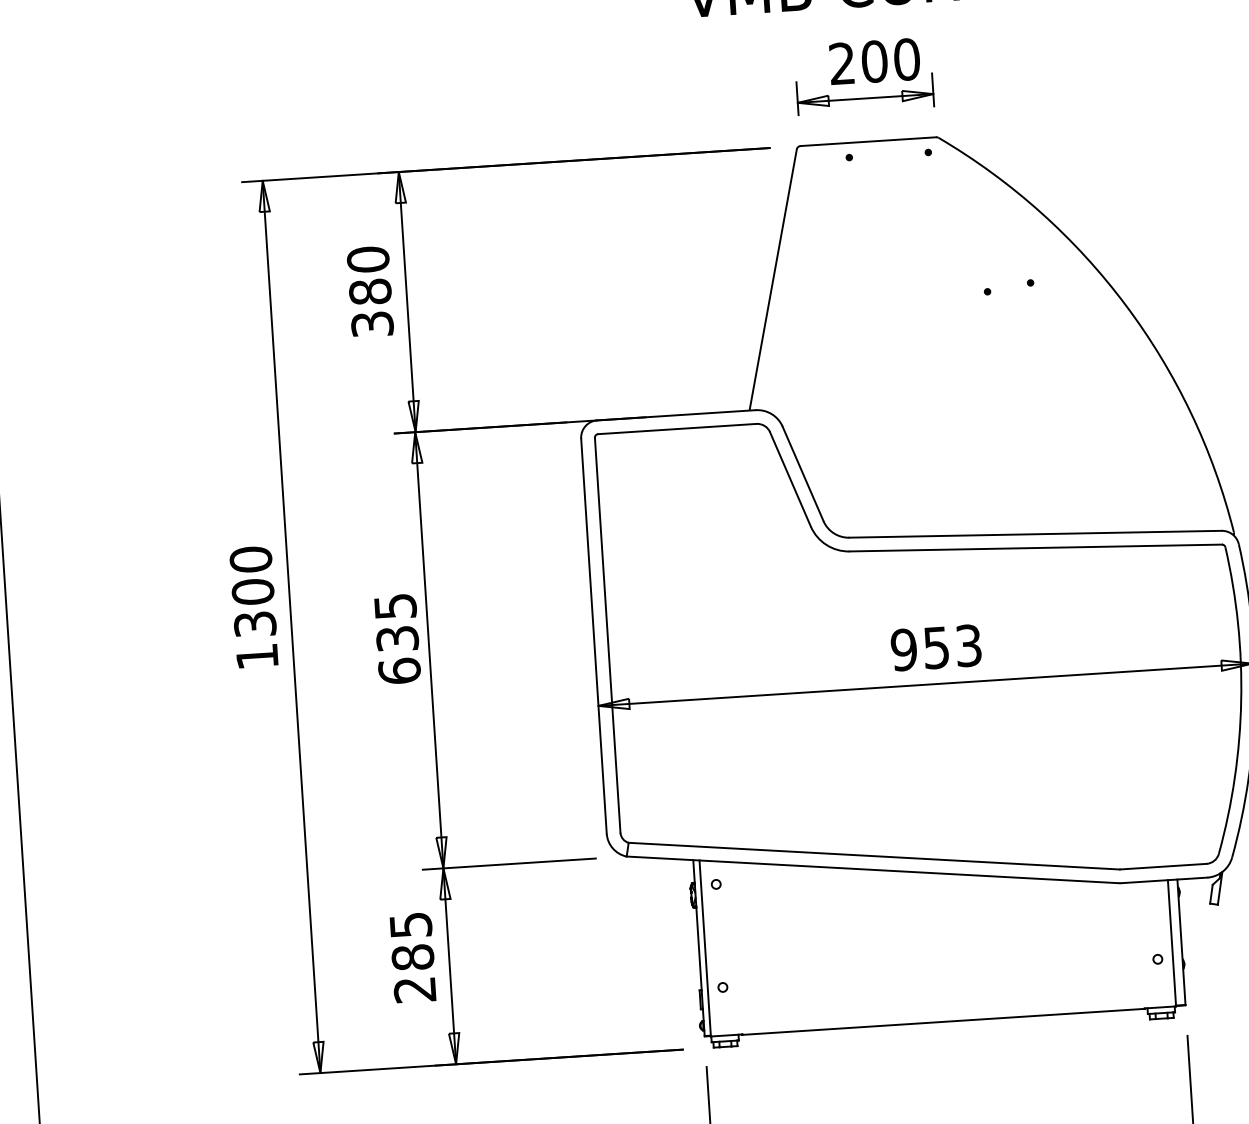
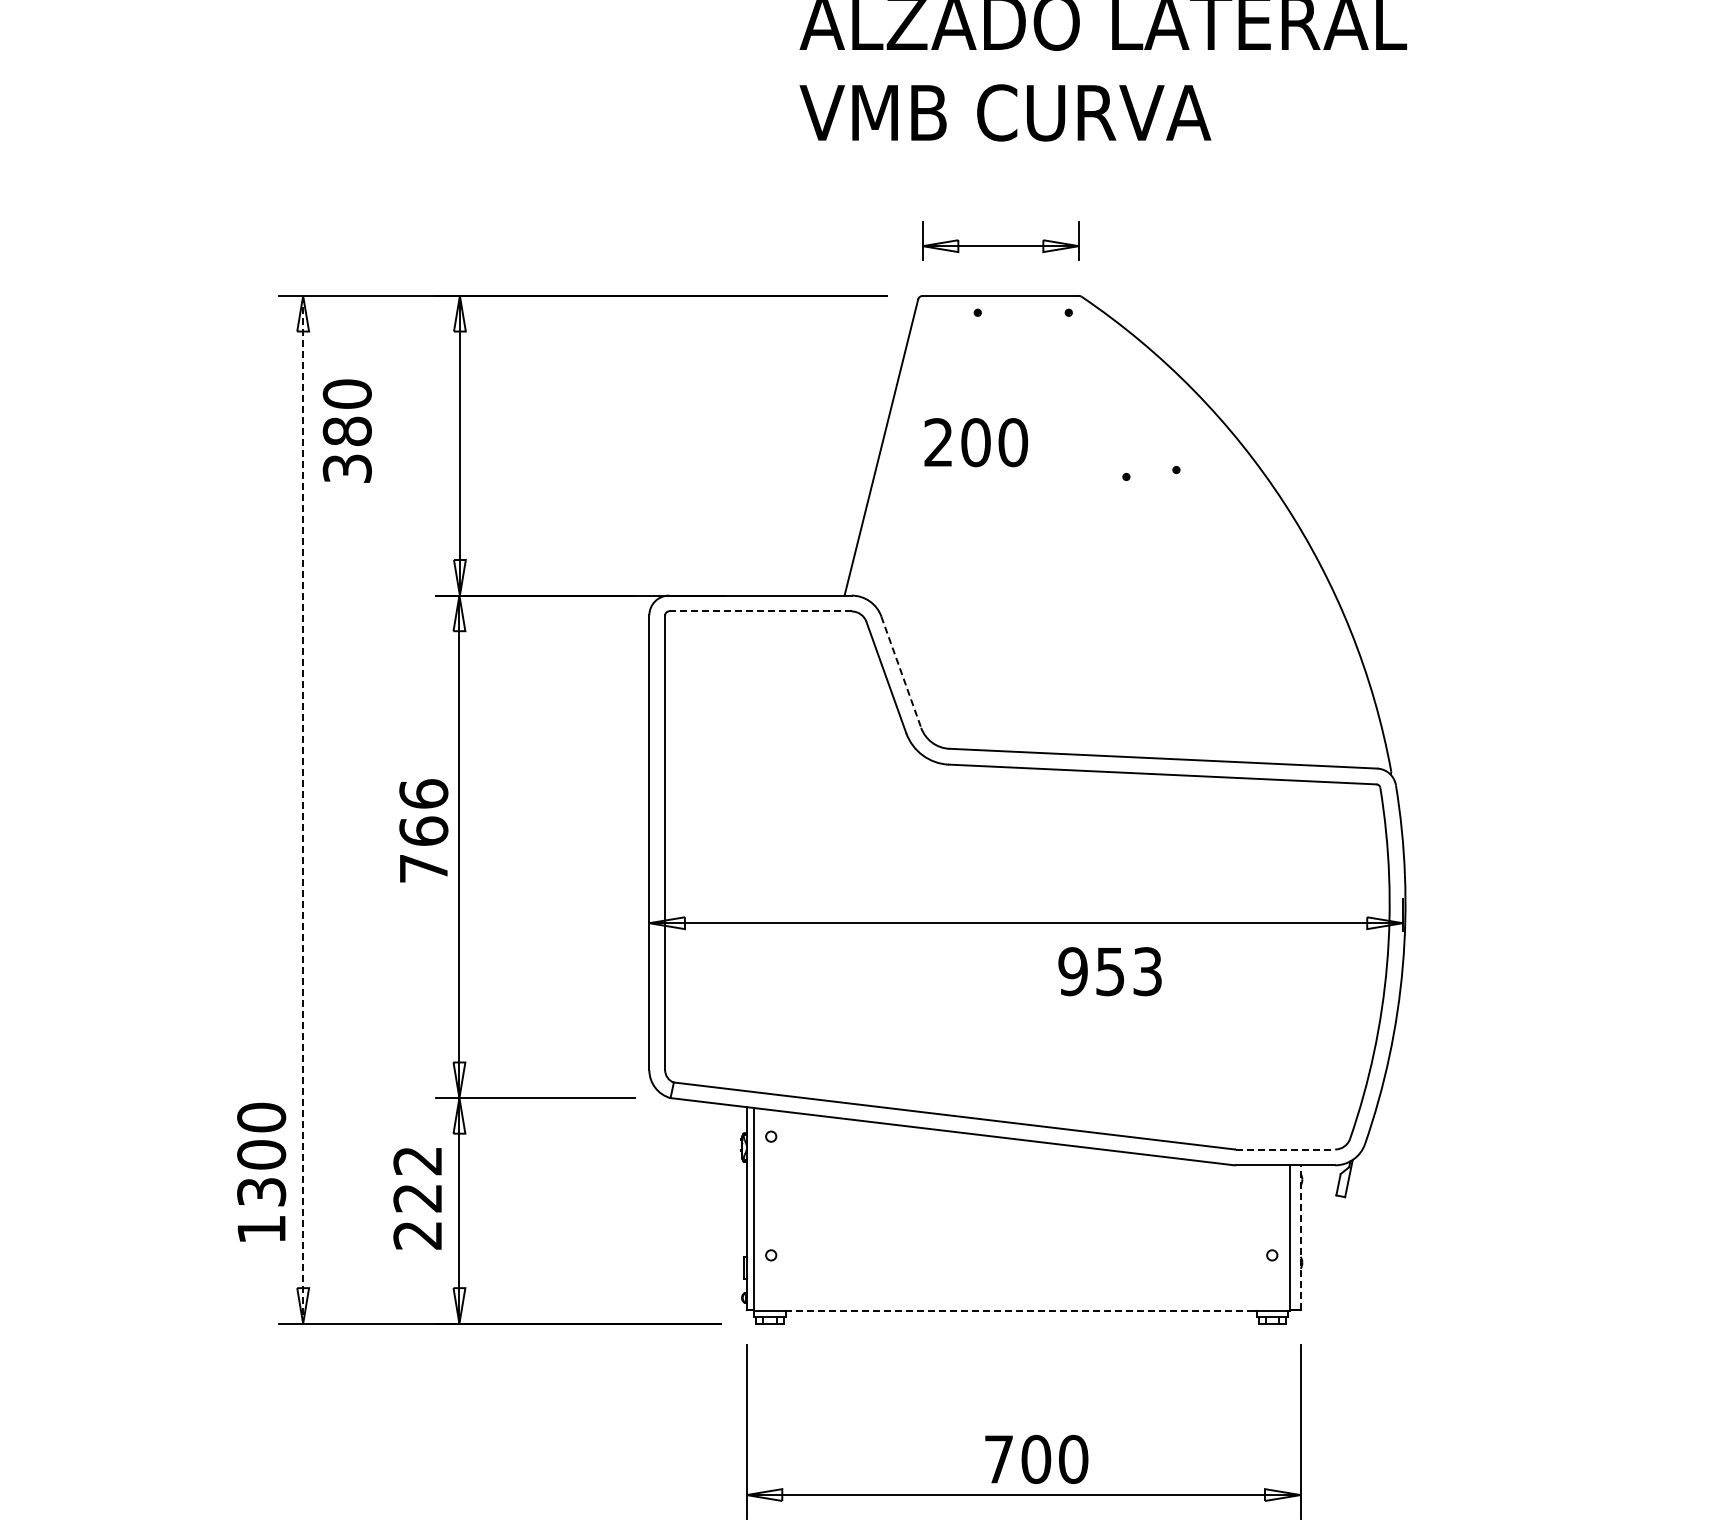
text: (875, 61) -> (976, 442), moved
text: (369, 291) -> (346, 430), moved
line: (676, 429) -> (759, 611), solid -> dashed
line: (803, 474) -> (901, 672), solid -> dashed
text: (253, 606) -> (261, 1171), moved
line: (291, 626) -> (303, 809), solid -> dashed
text: (397, 638) -> (423, 831), 635 -> 766
text: (935, 647) -> (1109, 971), moved
line: (1164, 866) -> (1286, 1149), solid -> dashed
text: (411, 941) -> (417, 1179), 285 -> 222
line: (1181, 942) -> (1300, 1237), solid -> dashed
line: (943, 1022) -> (1021, 1311), solid -> dashed

